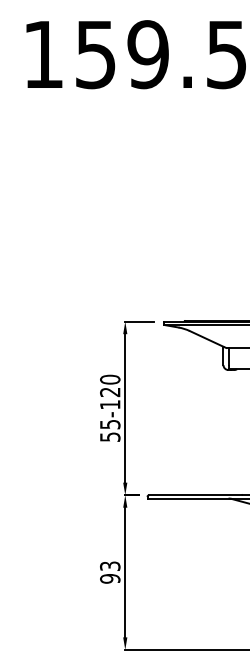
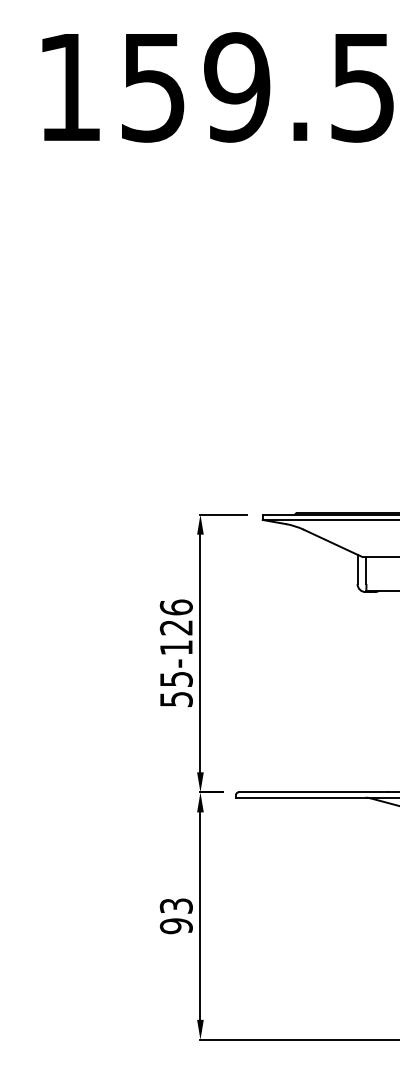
text: (110, 379) -> (176, 607), 55-120 -> 55-126

